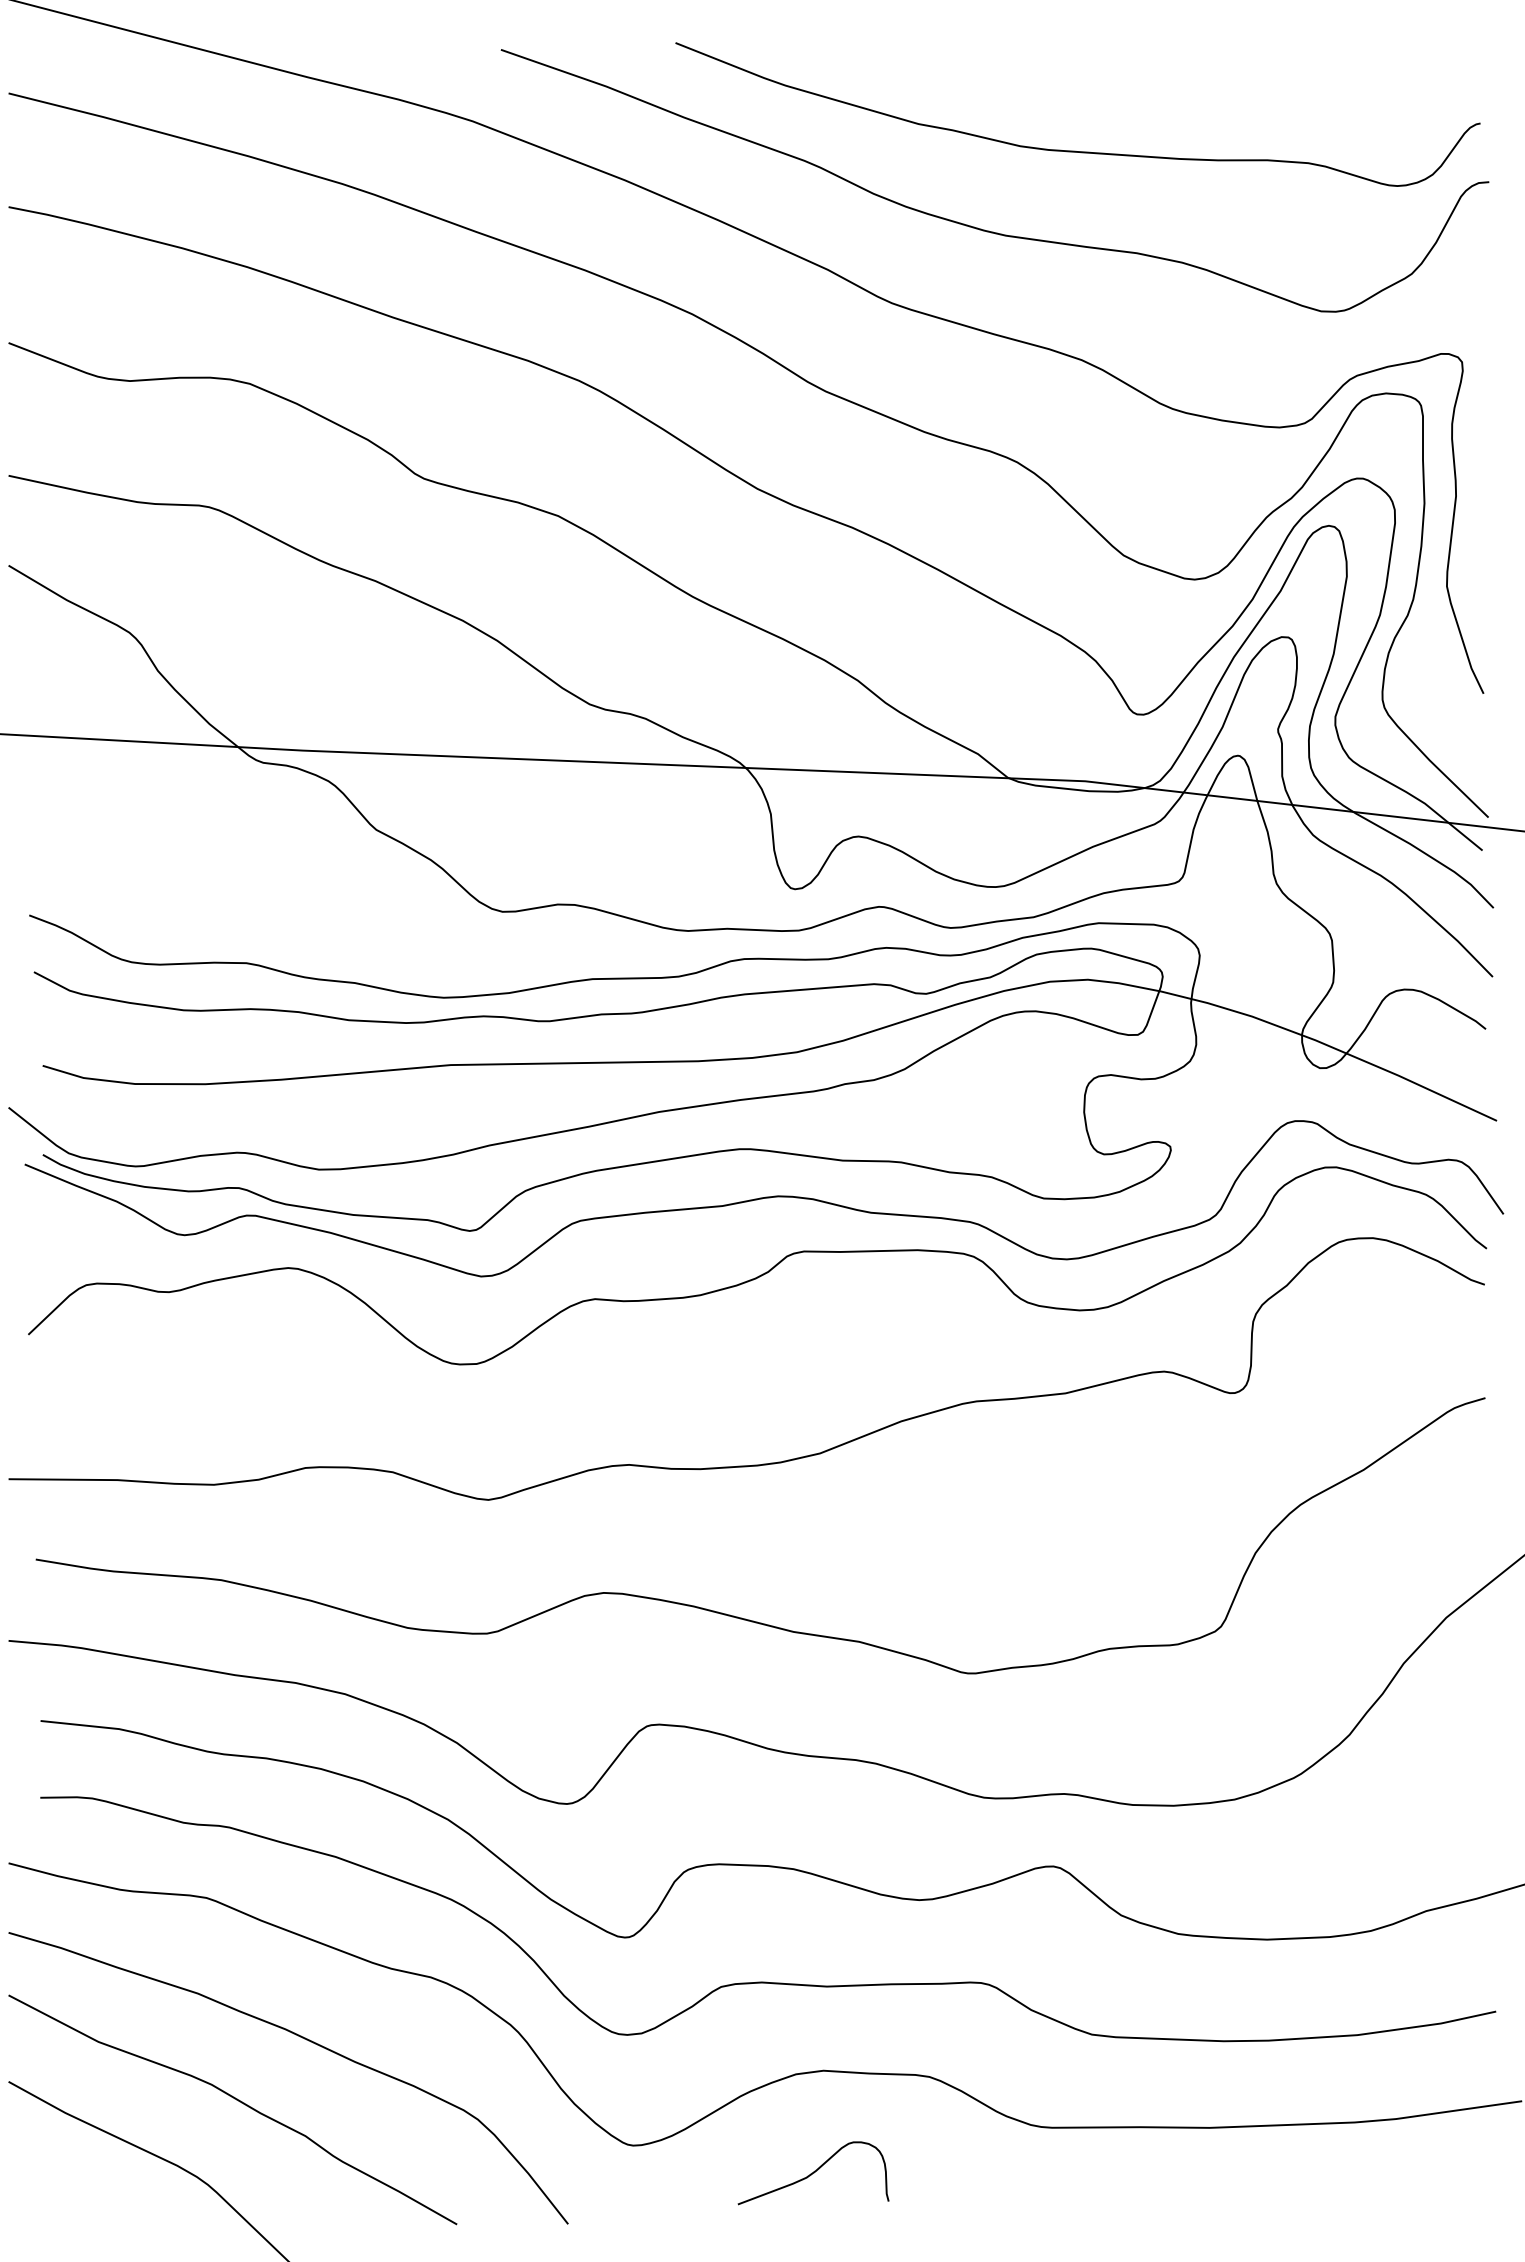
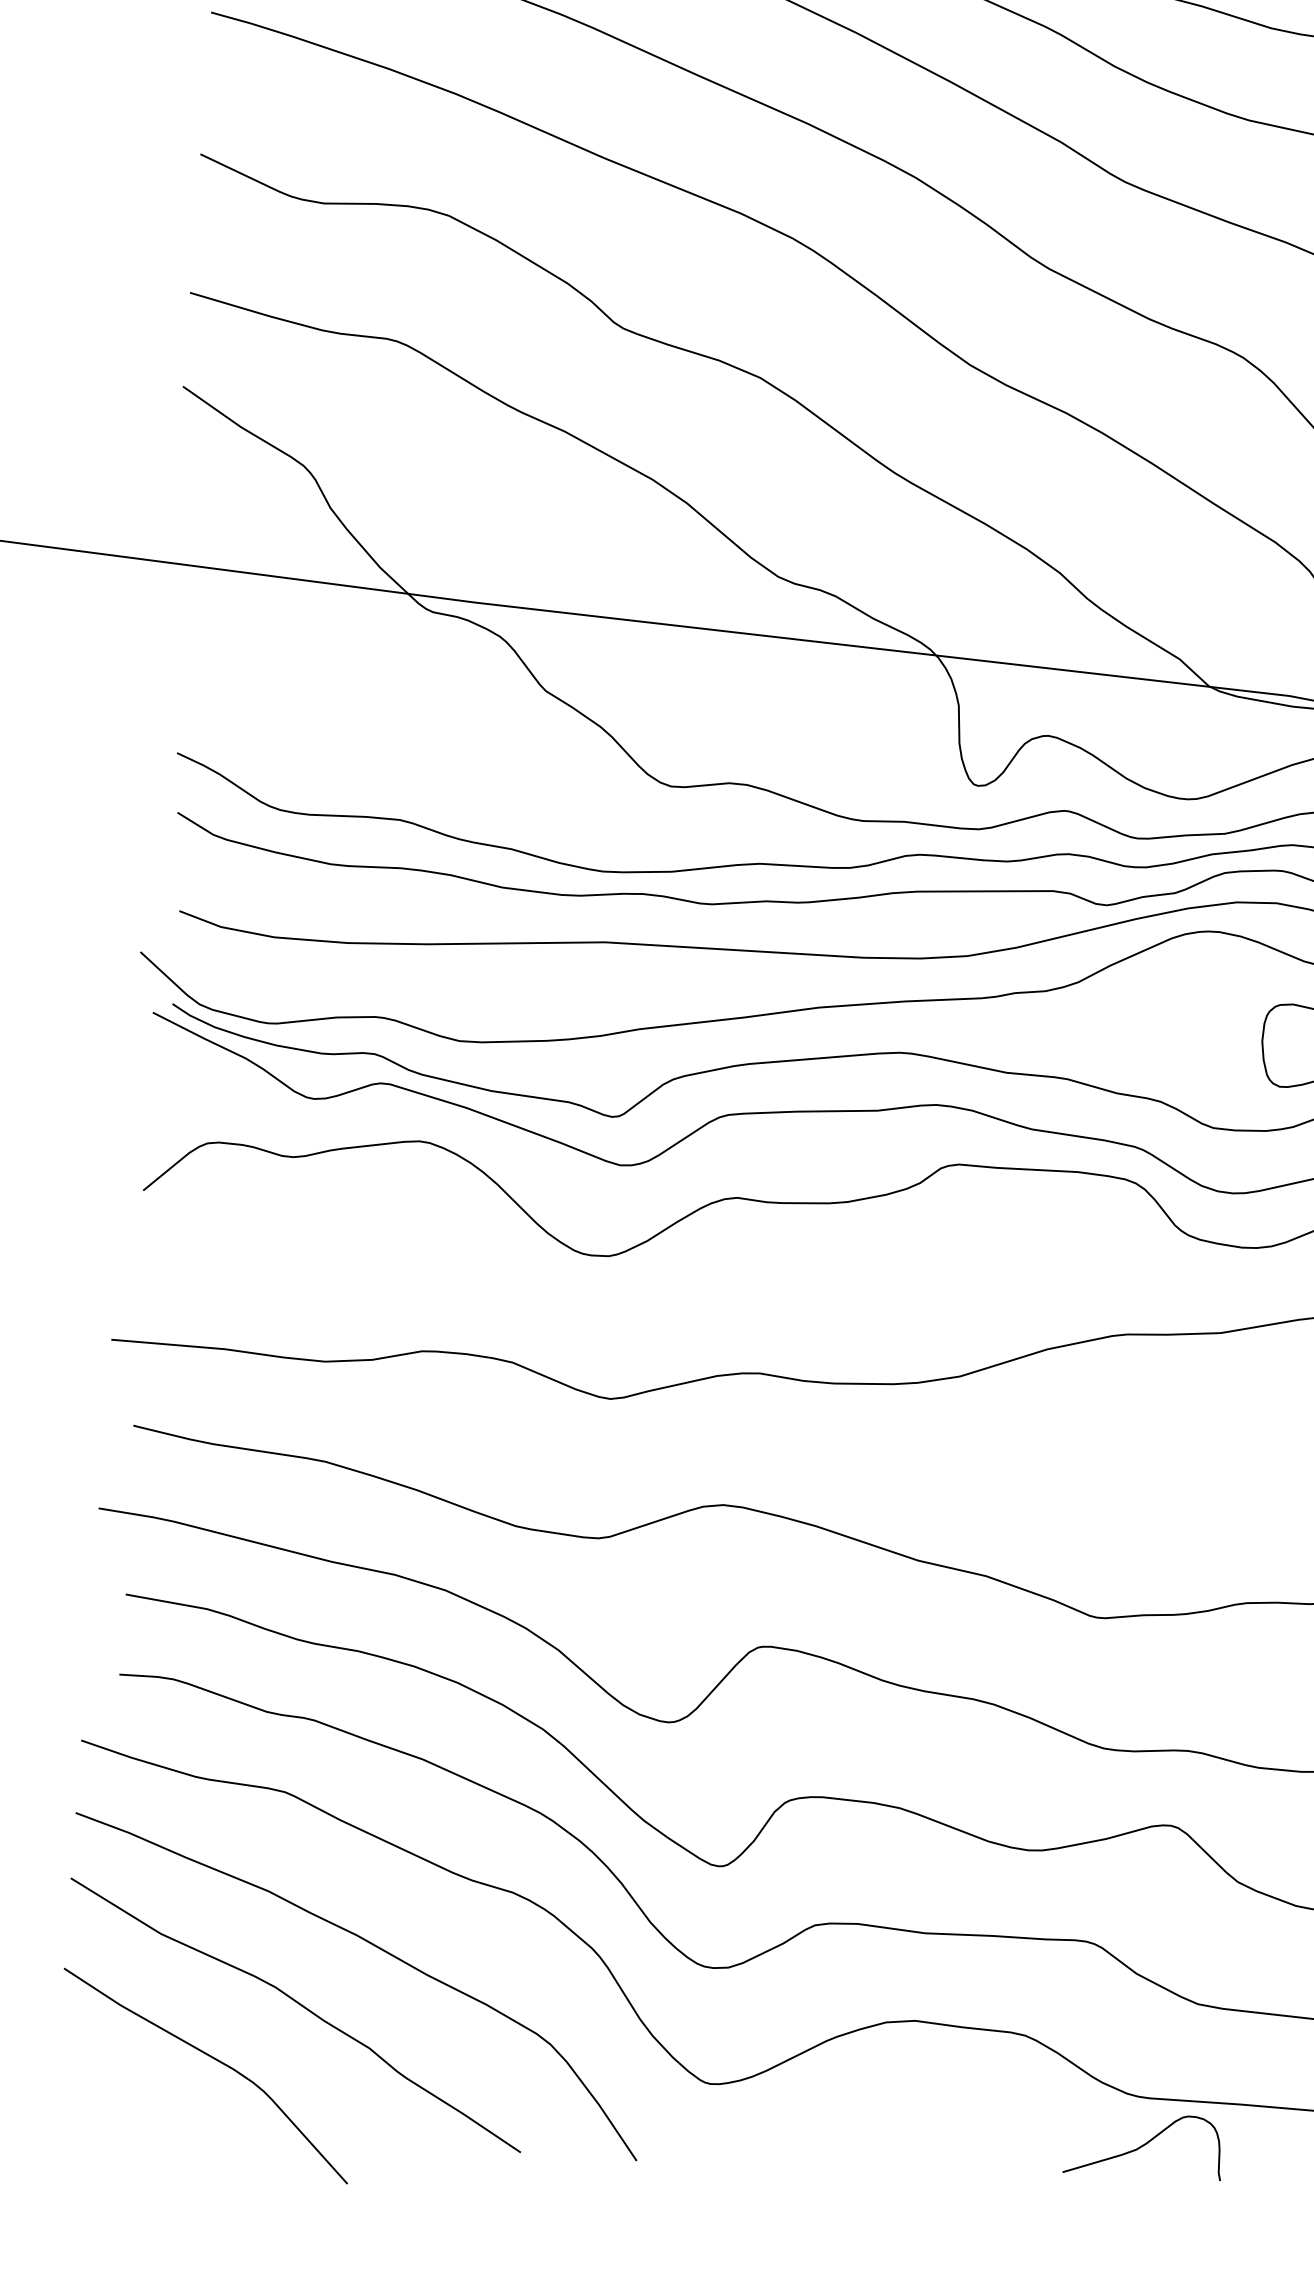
curve: (813, 2173) -> (1143, 2145), moved

